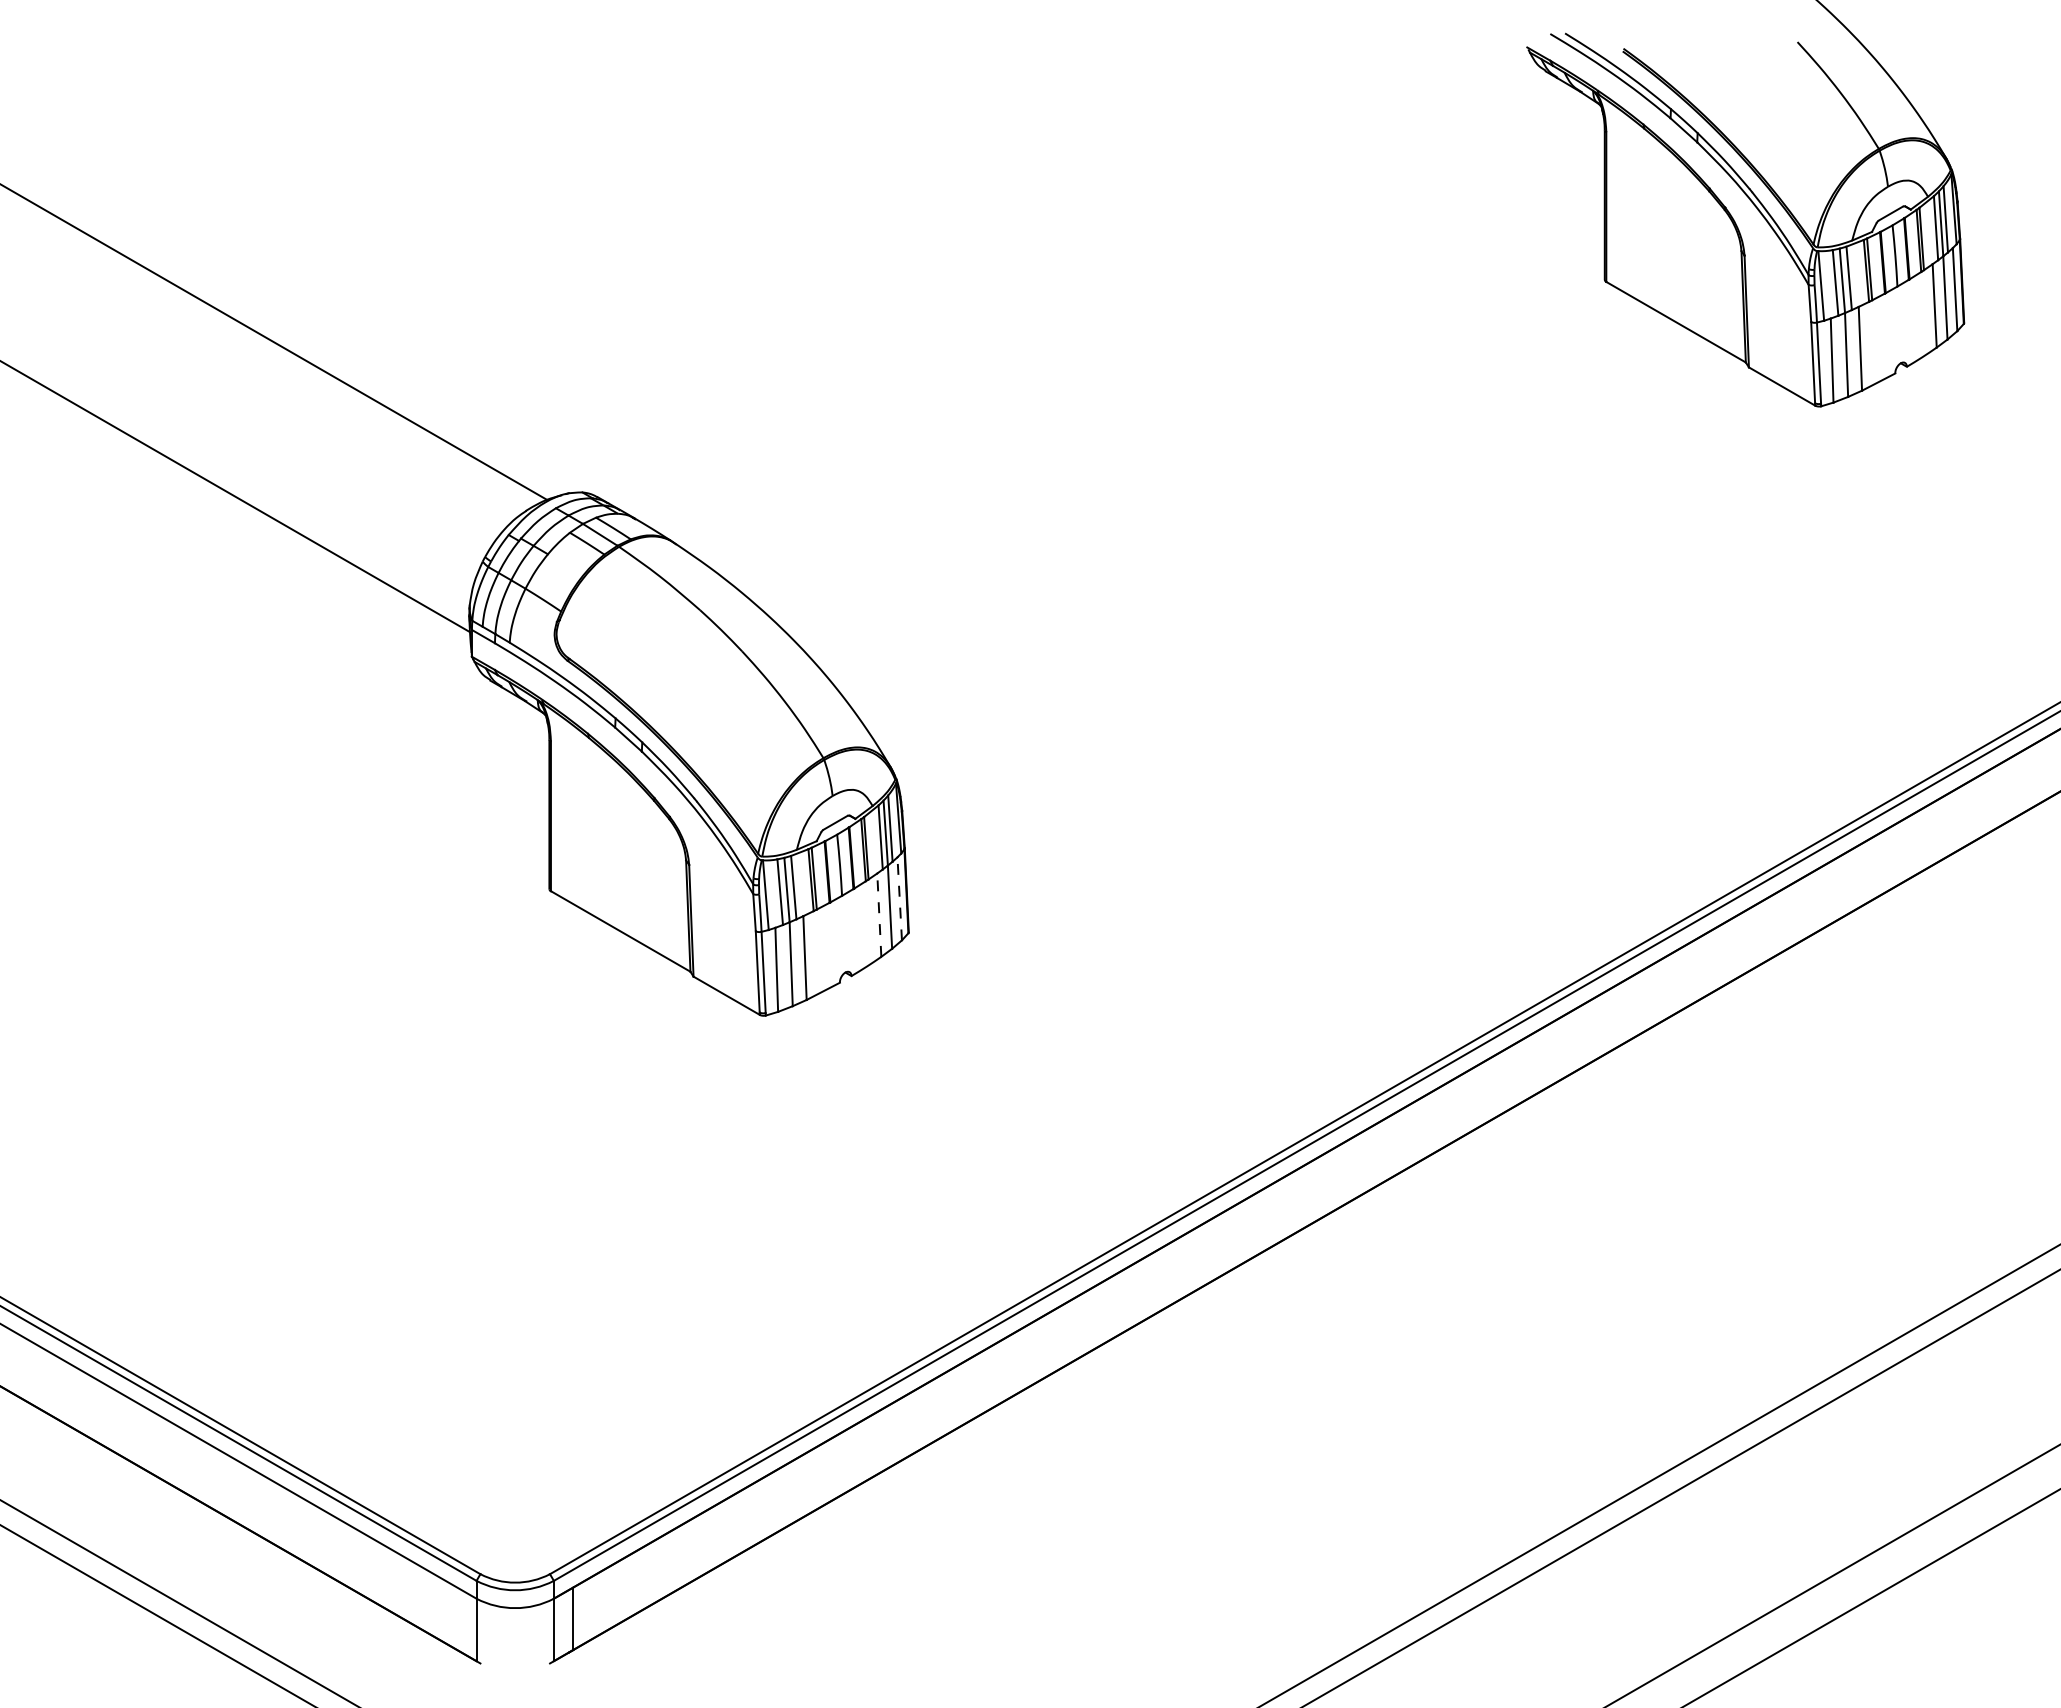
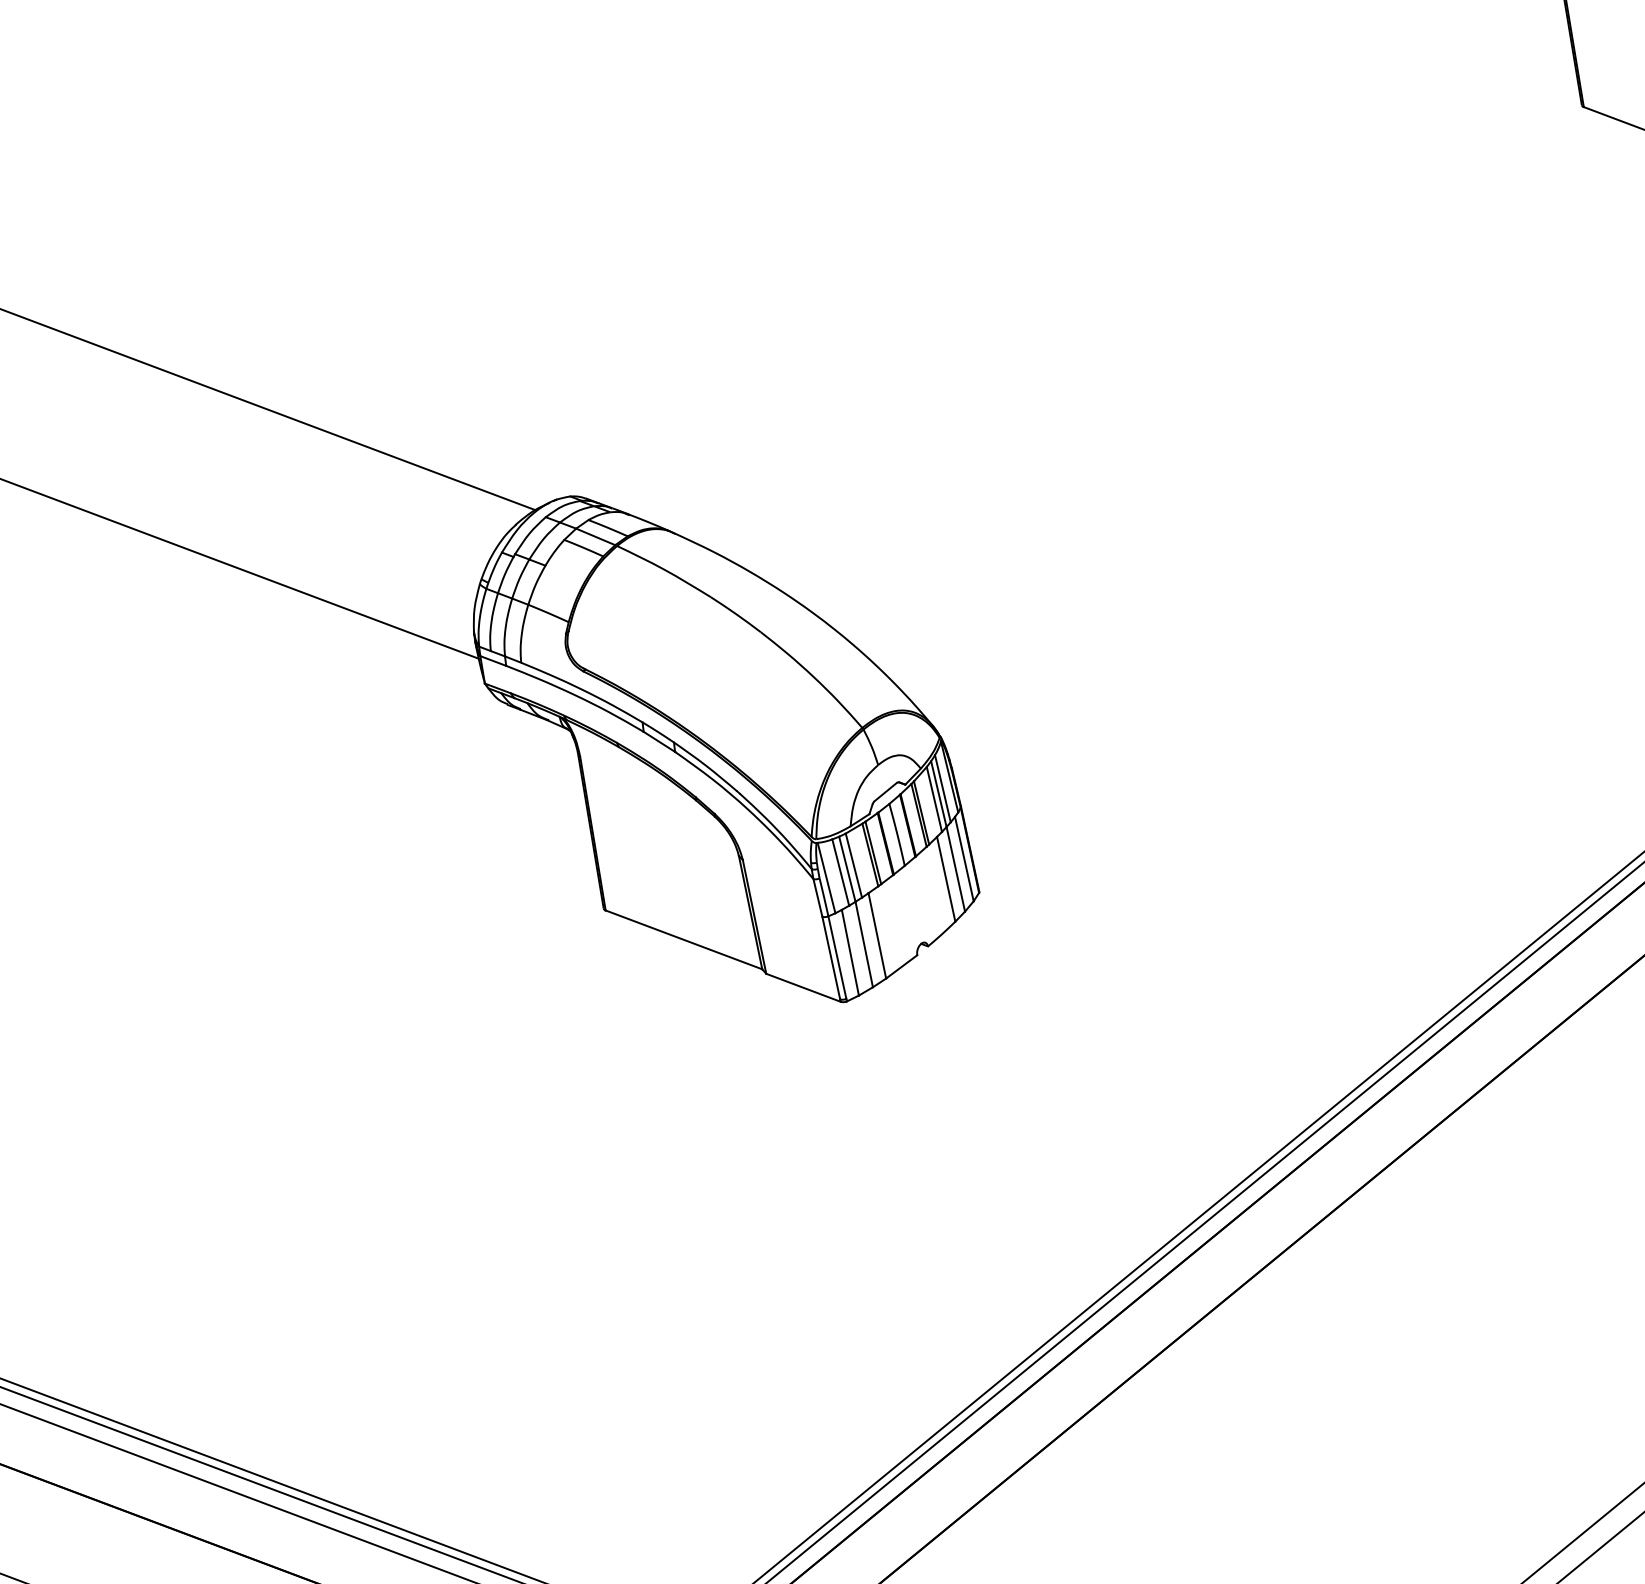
line: (899, 898) -> (964, 858), dashed -> solid
line: (879, 915) -> (946, 879), dashed -> solid

